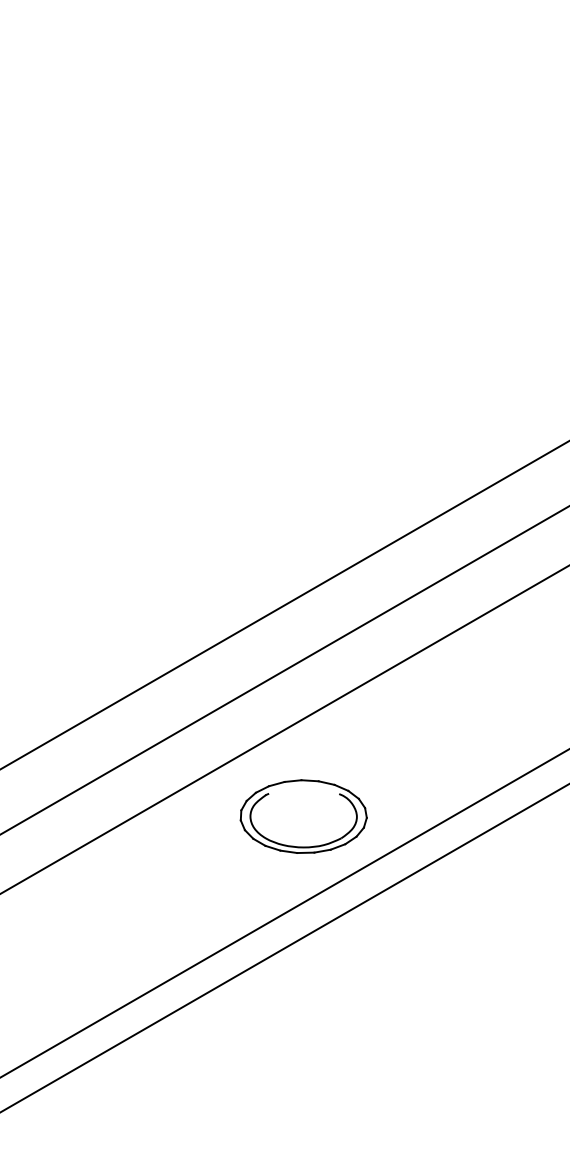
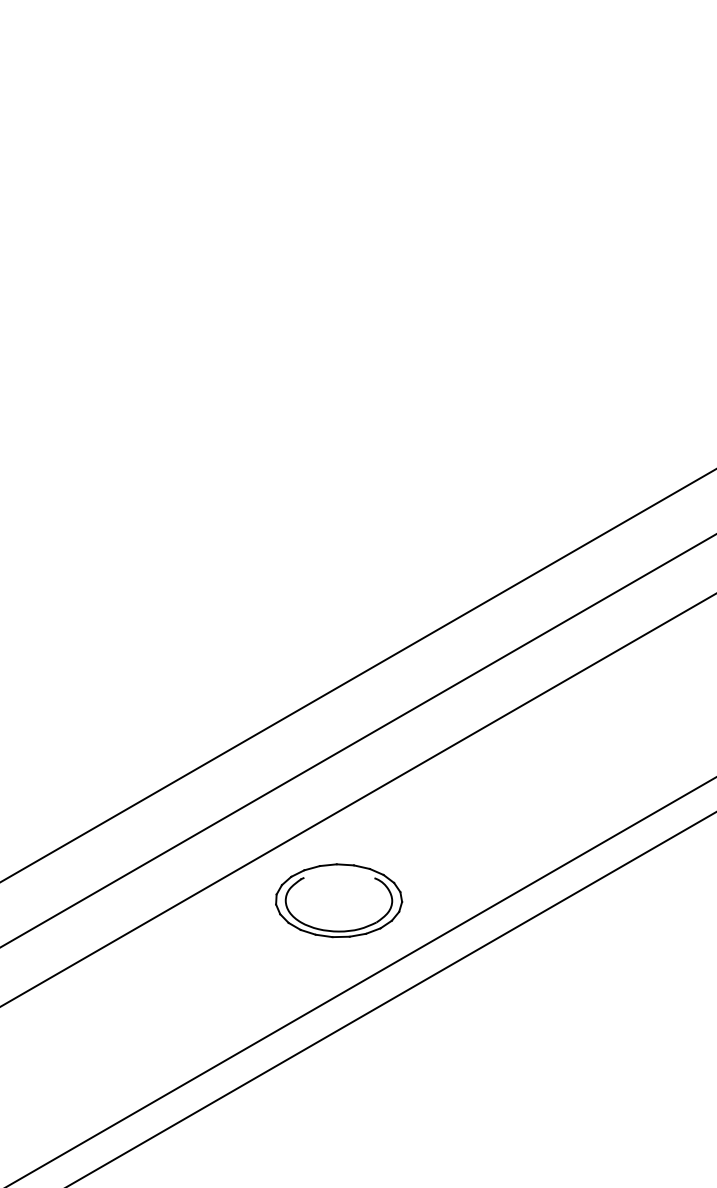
part: (304, 816) -> (339, 900), moved

